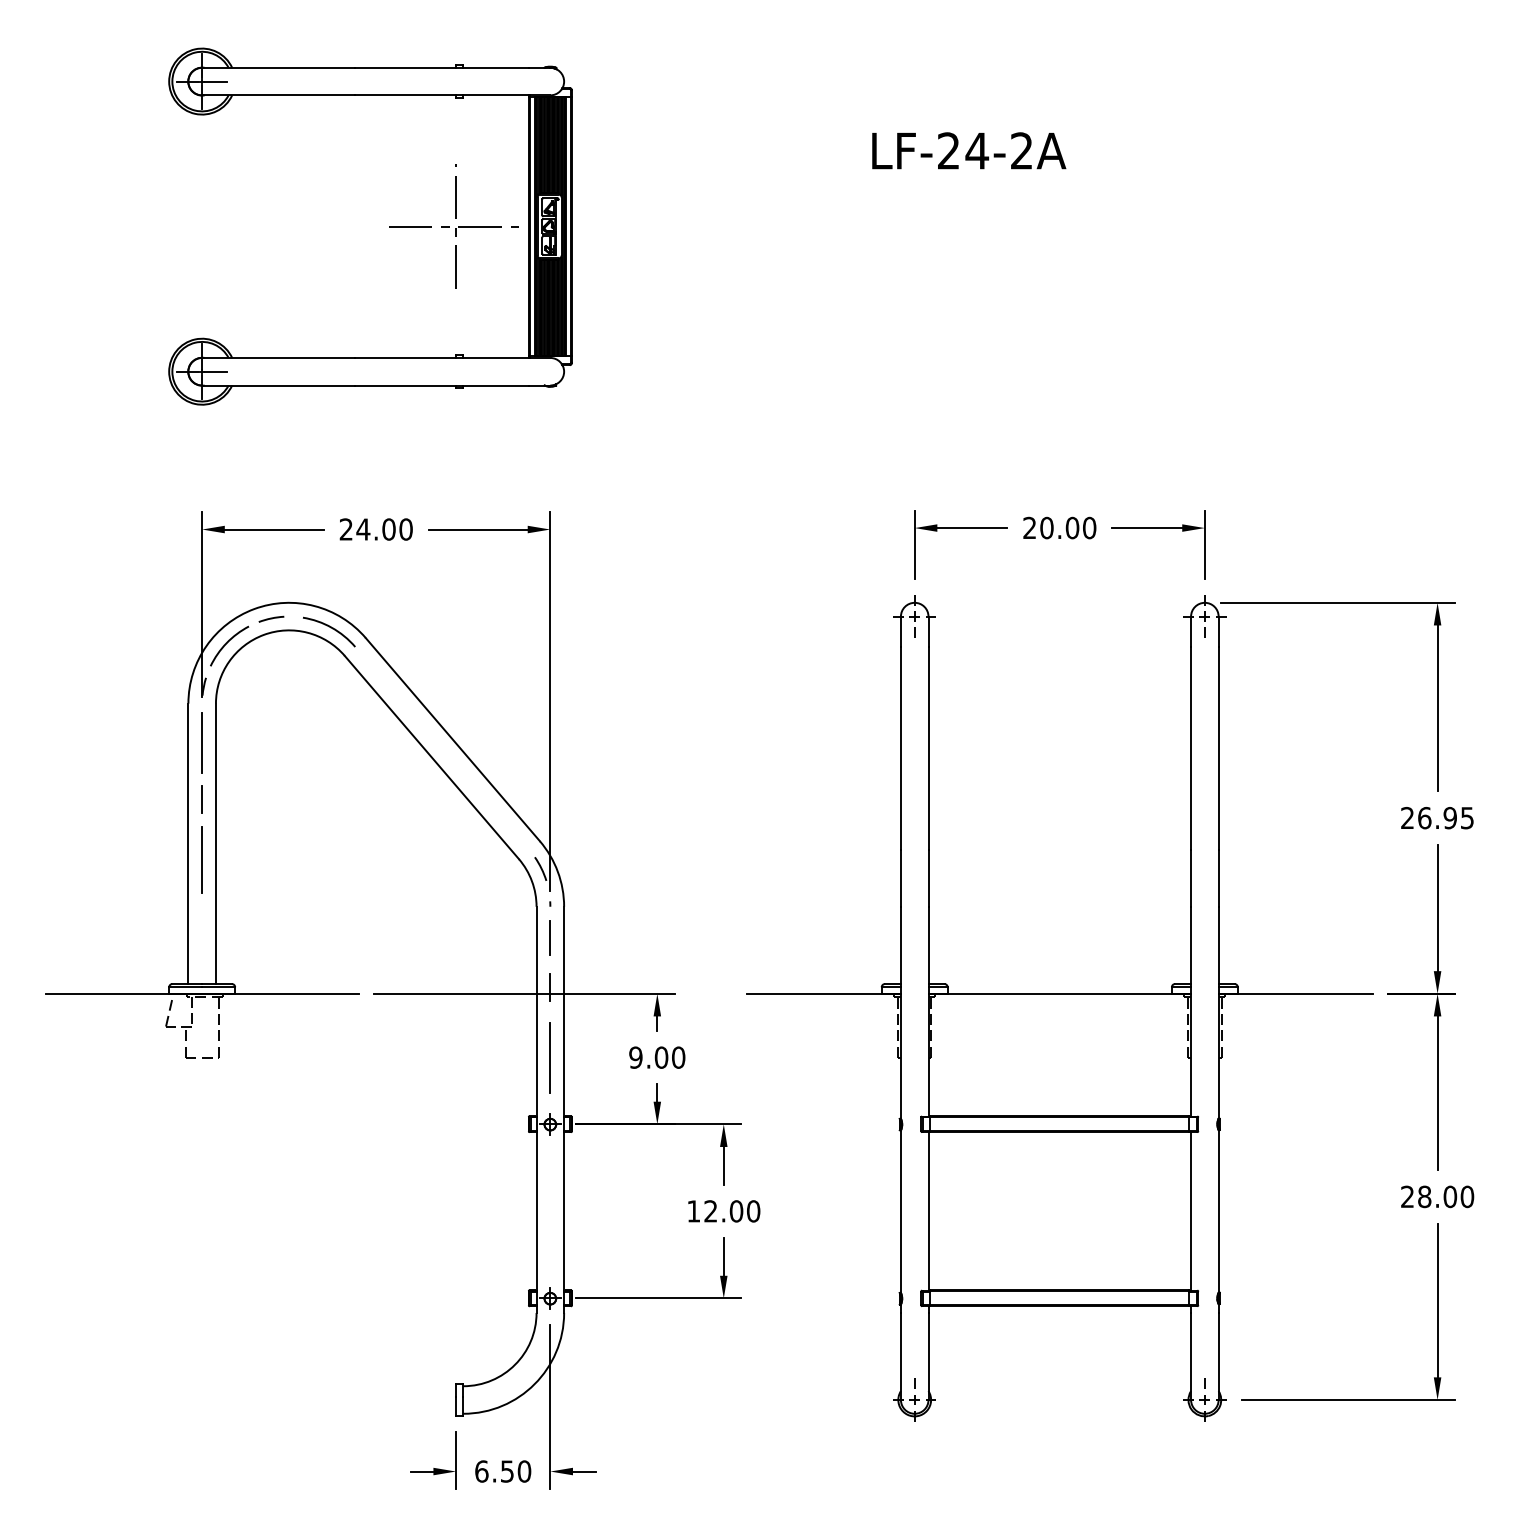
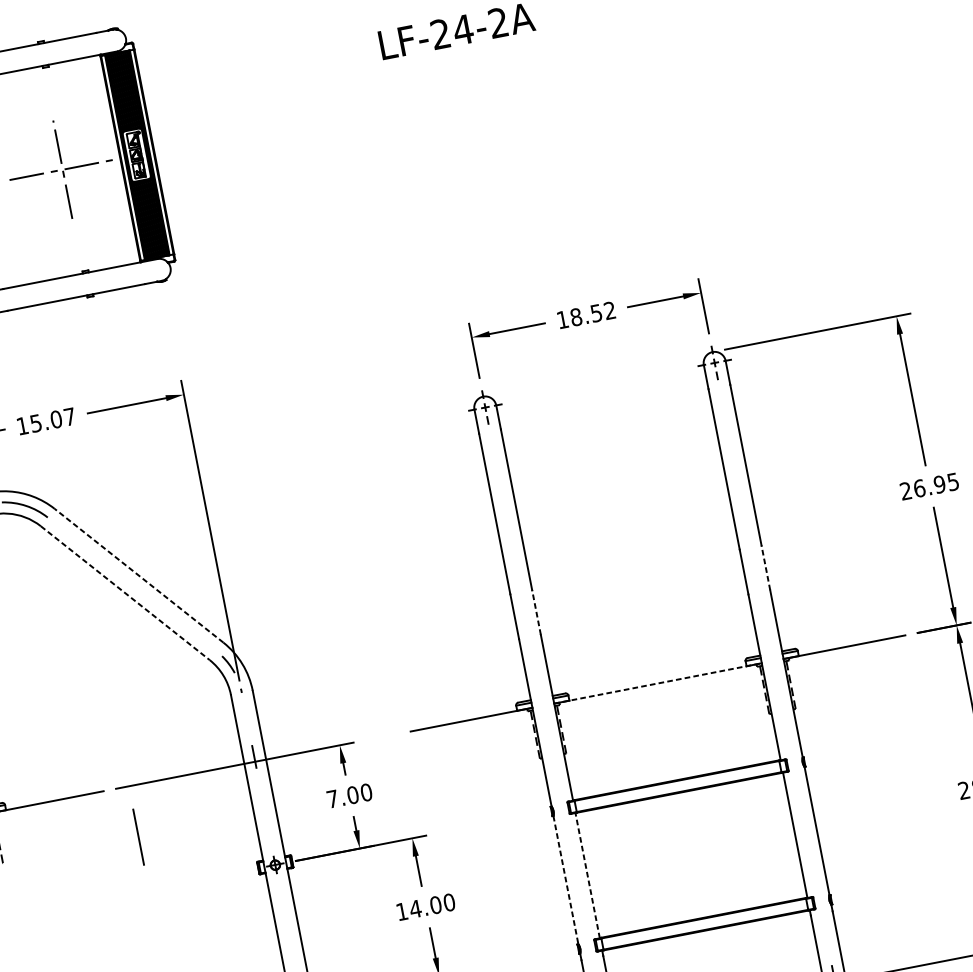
text: (1059, 527) -> (586, 314), 20.00 -> 18.52
text: (375, 529) -> (45, 421), 24.00 -> 15.07
line: (452, 739) -> (138, 575), solid -> dashed
line: (431, 757) -> (124, 593), solid -> dashed
line: (928, 877) -> (536, 611), solid -> dashed
line: (1218, 877) -> (765, 567), solid -> dashed
line: (550, 938) -> (246, 718), removed
line: (1060, 993) -> (658, 683), solid -> dashed
line: (549, 1057) -> (137, 836), moved
text: (635, 1057) -> (332, 799), 9.00 -> 7.00
line: (928, 1210) -> (587, 874), solid -> dashed
text: (710, 1211) -> (415, 909), 12.00 -> 14.00
line: (900, 1212) -> (565, 880), solid -> dashed

